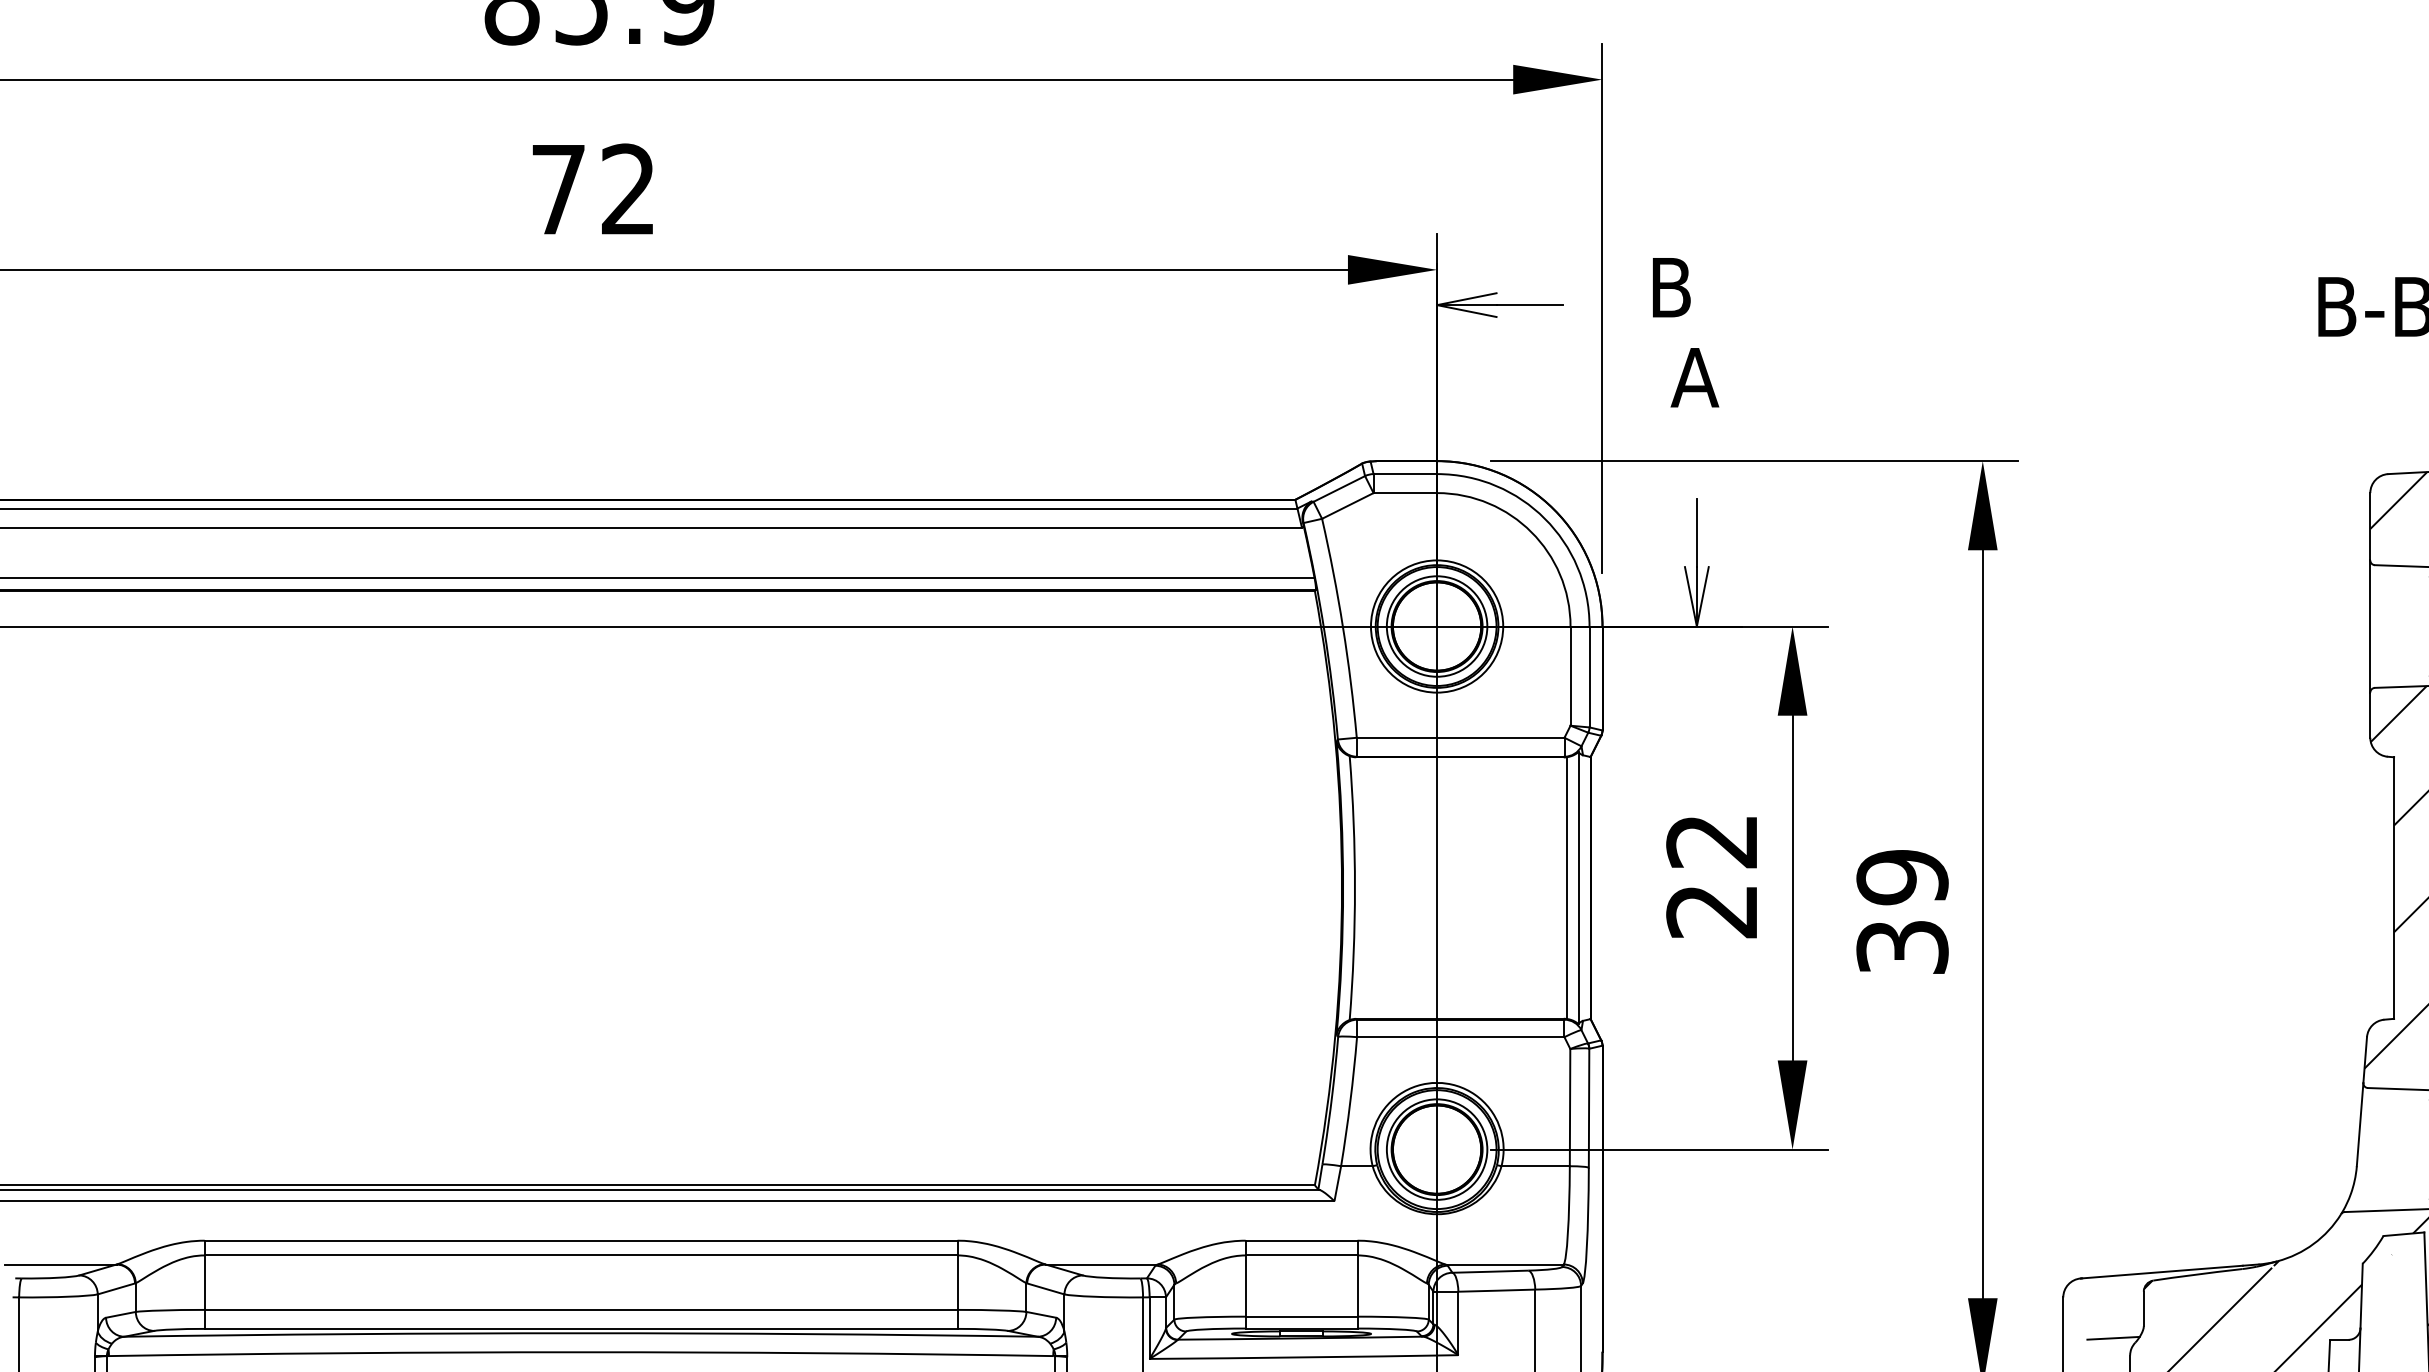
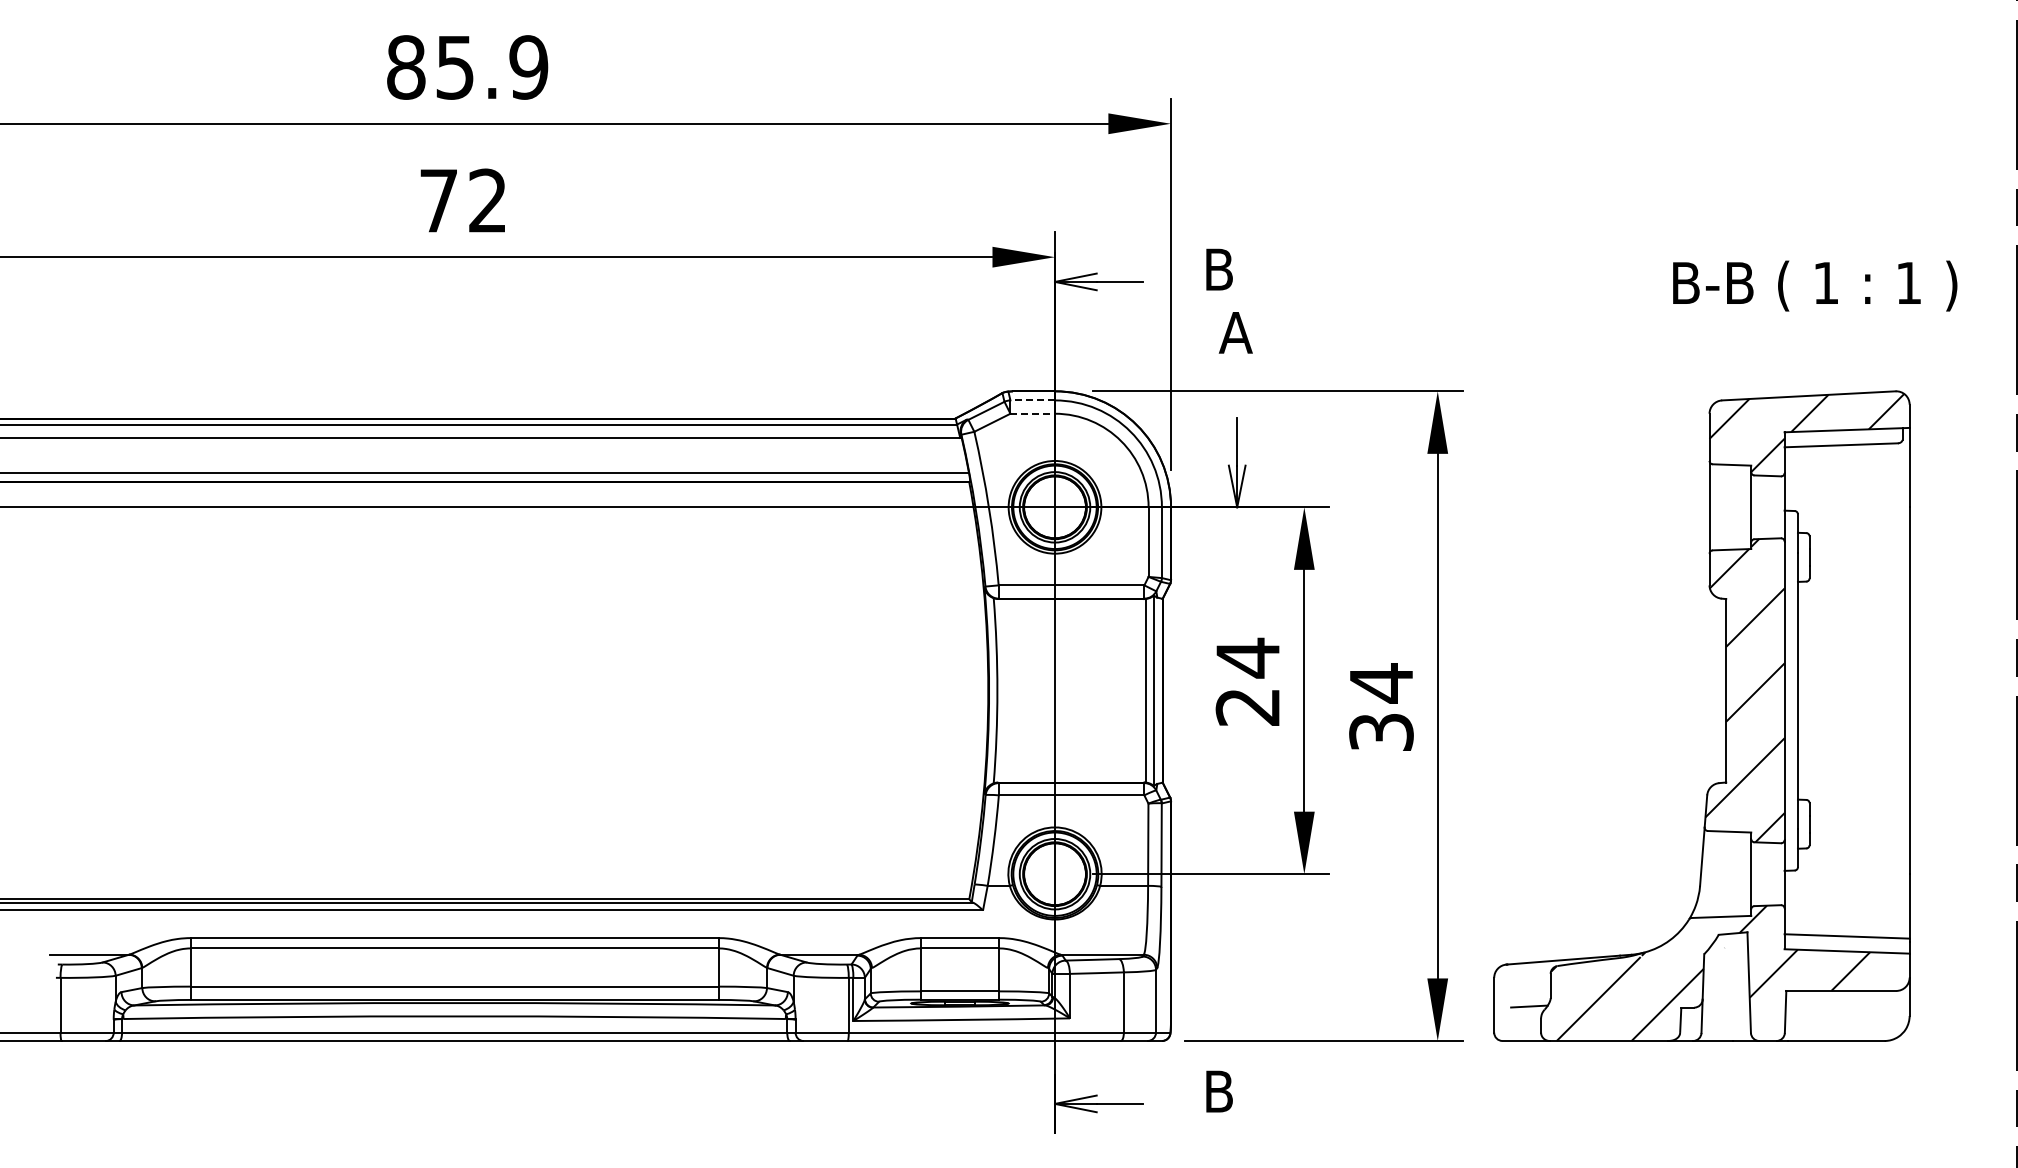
line: (1404, 474) -> (1032, 400), solid -> dashed
line: (1406, 492) -> (1033, 413), solid -> dashed
text: (1711, 840) -> (1247, 657), 22 -> 24
text: (1902, 877) -> (1381, 683), 39 -> 34

